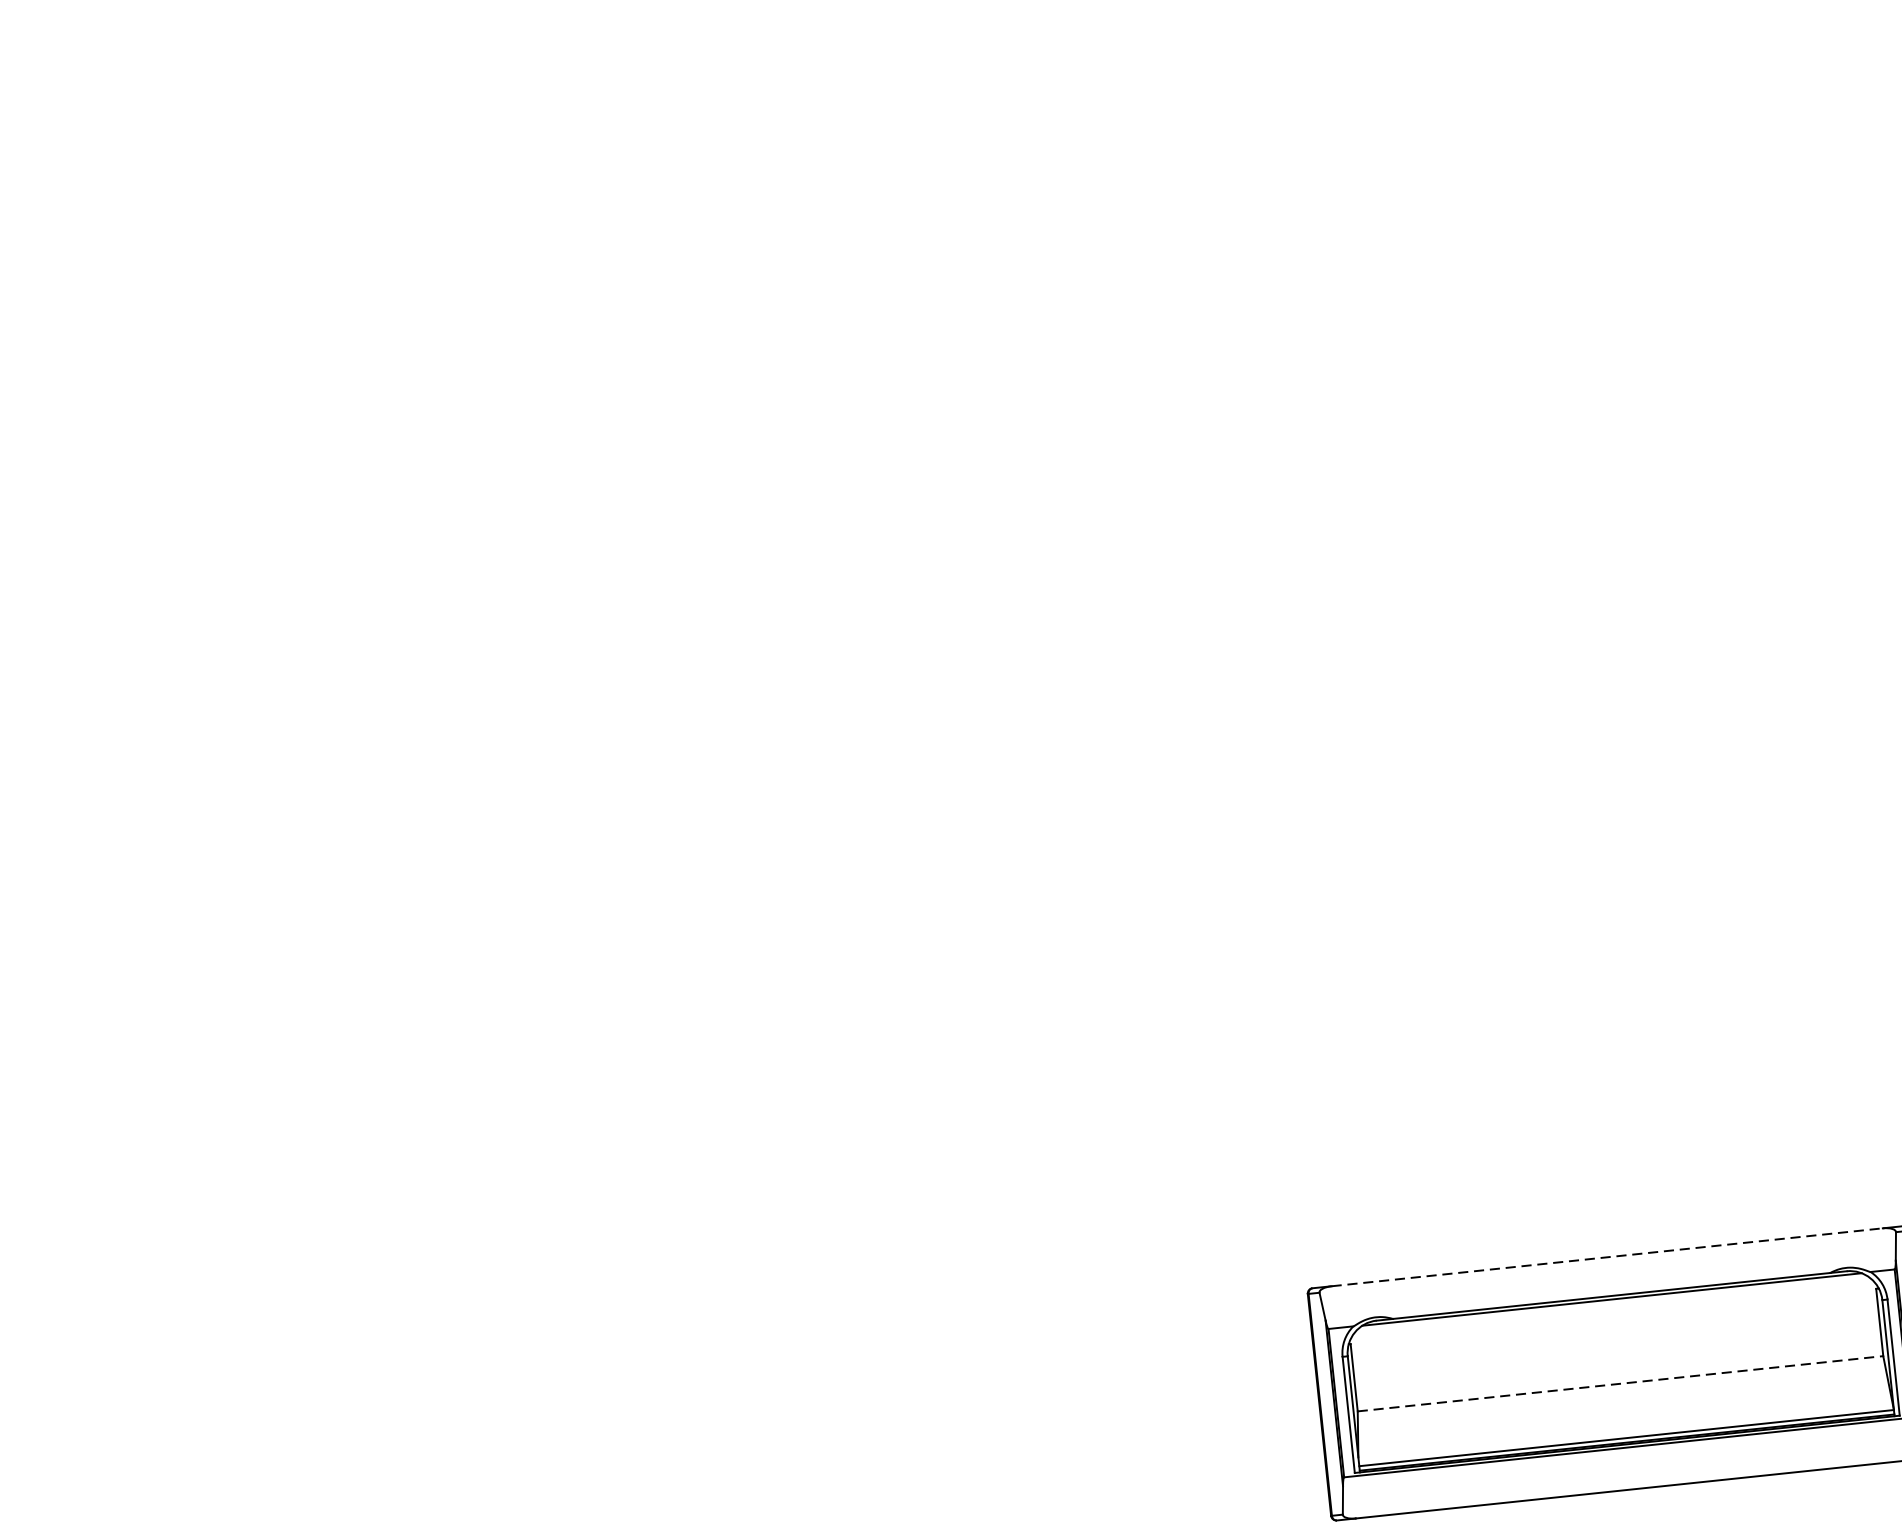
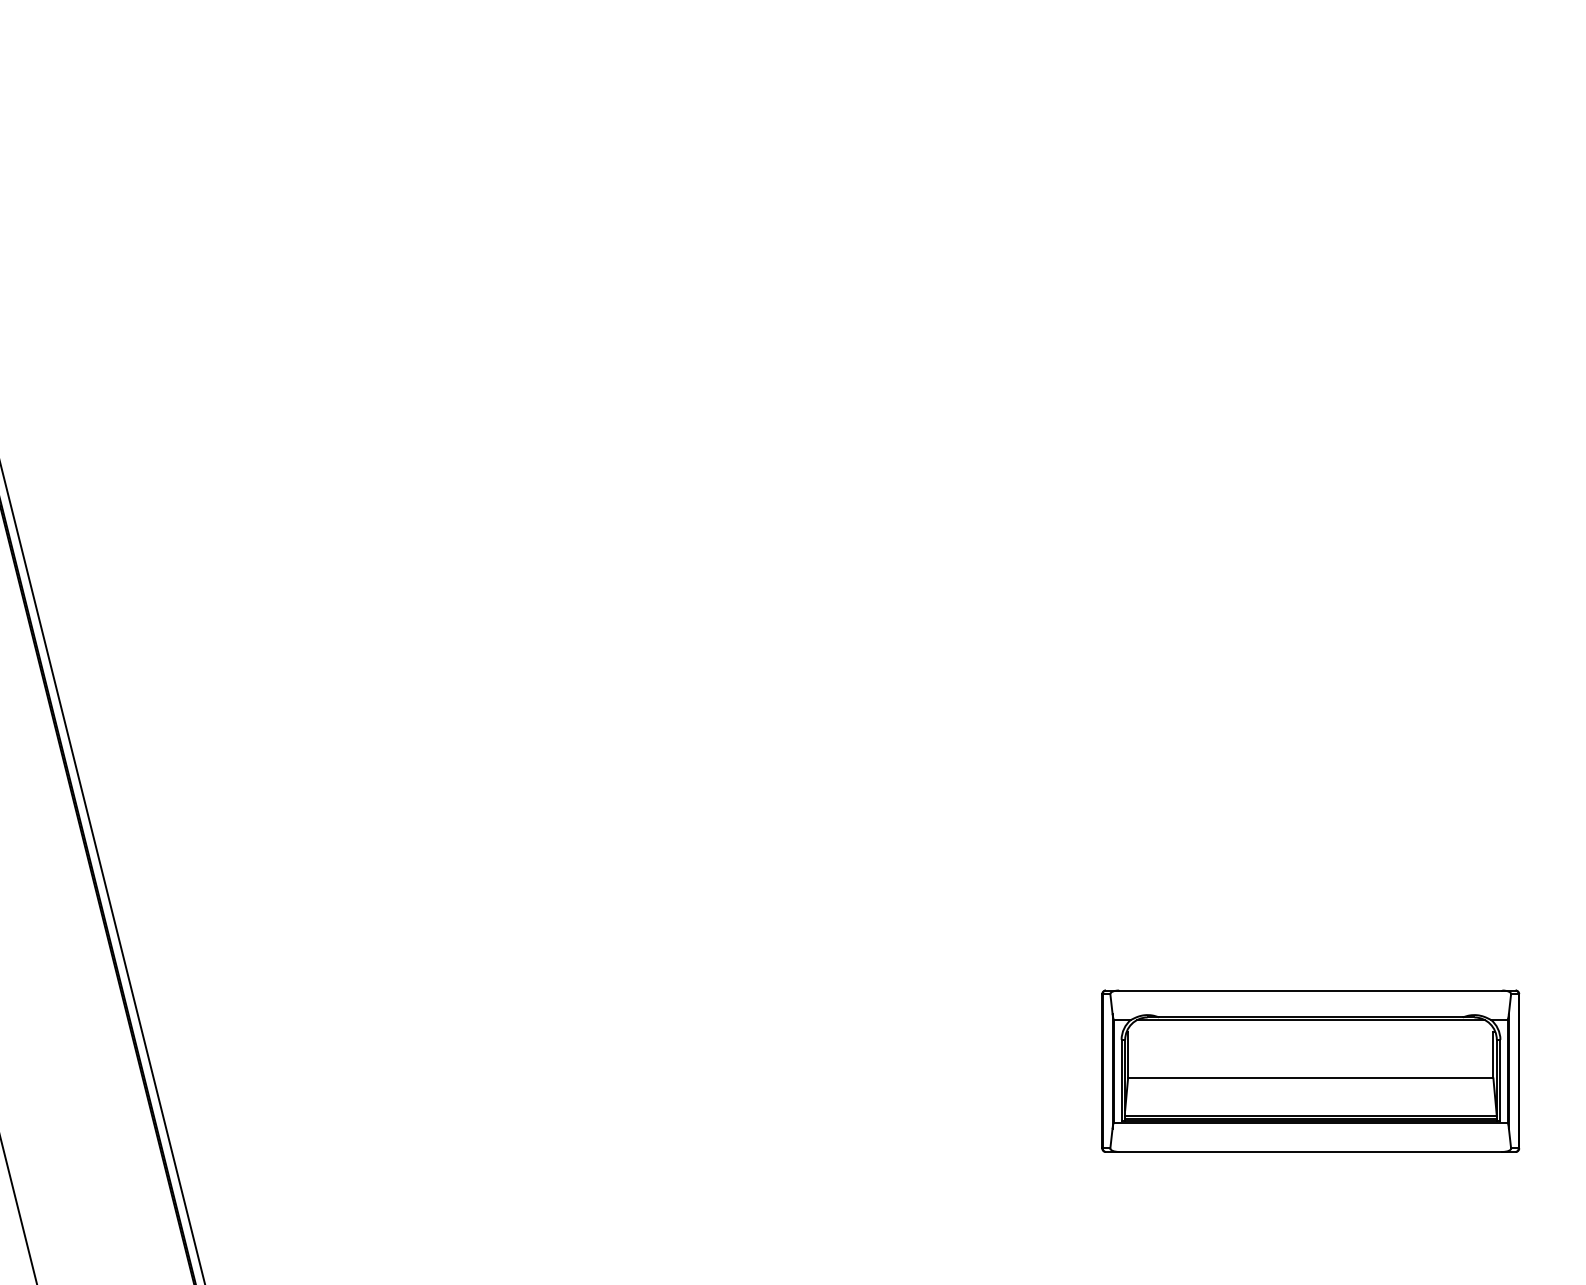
line: (1606, 1257) -> (1310, 990), dashed -> solid
line: (1620, 1383) -> (1310, 1078), dashed -> solid

